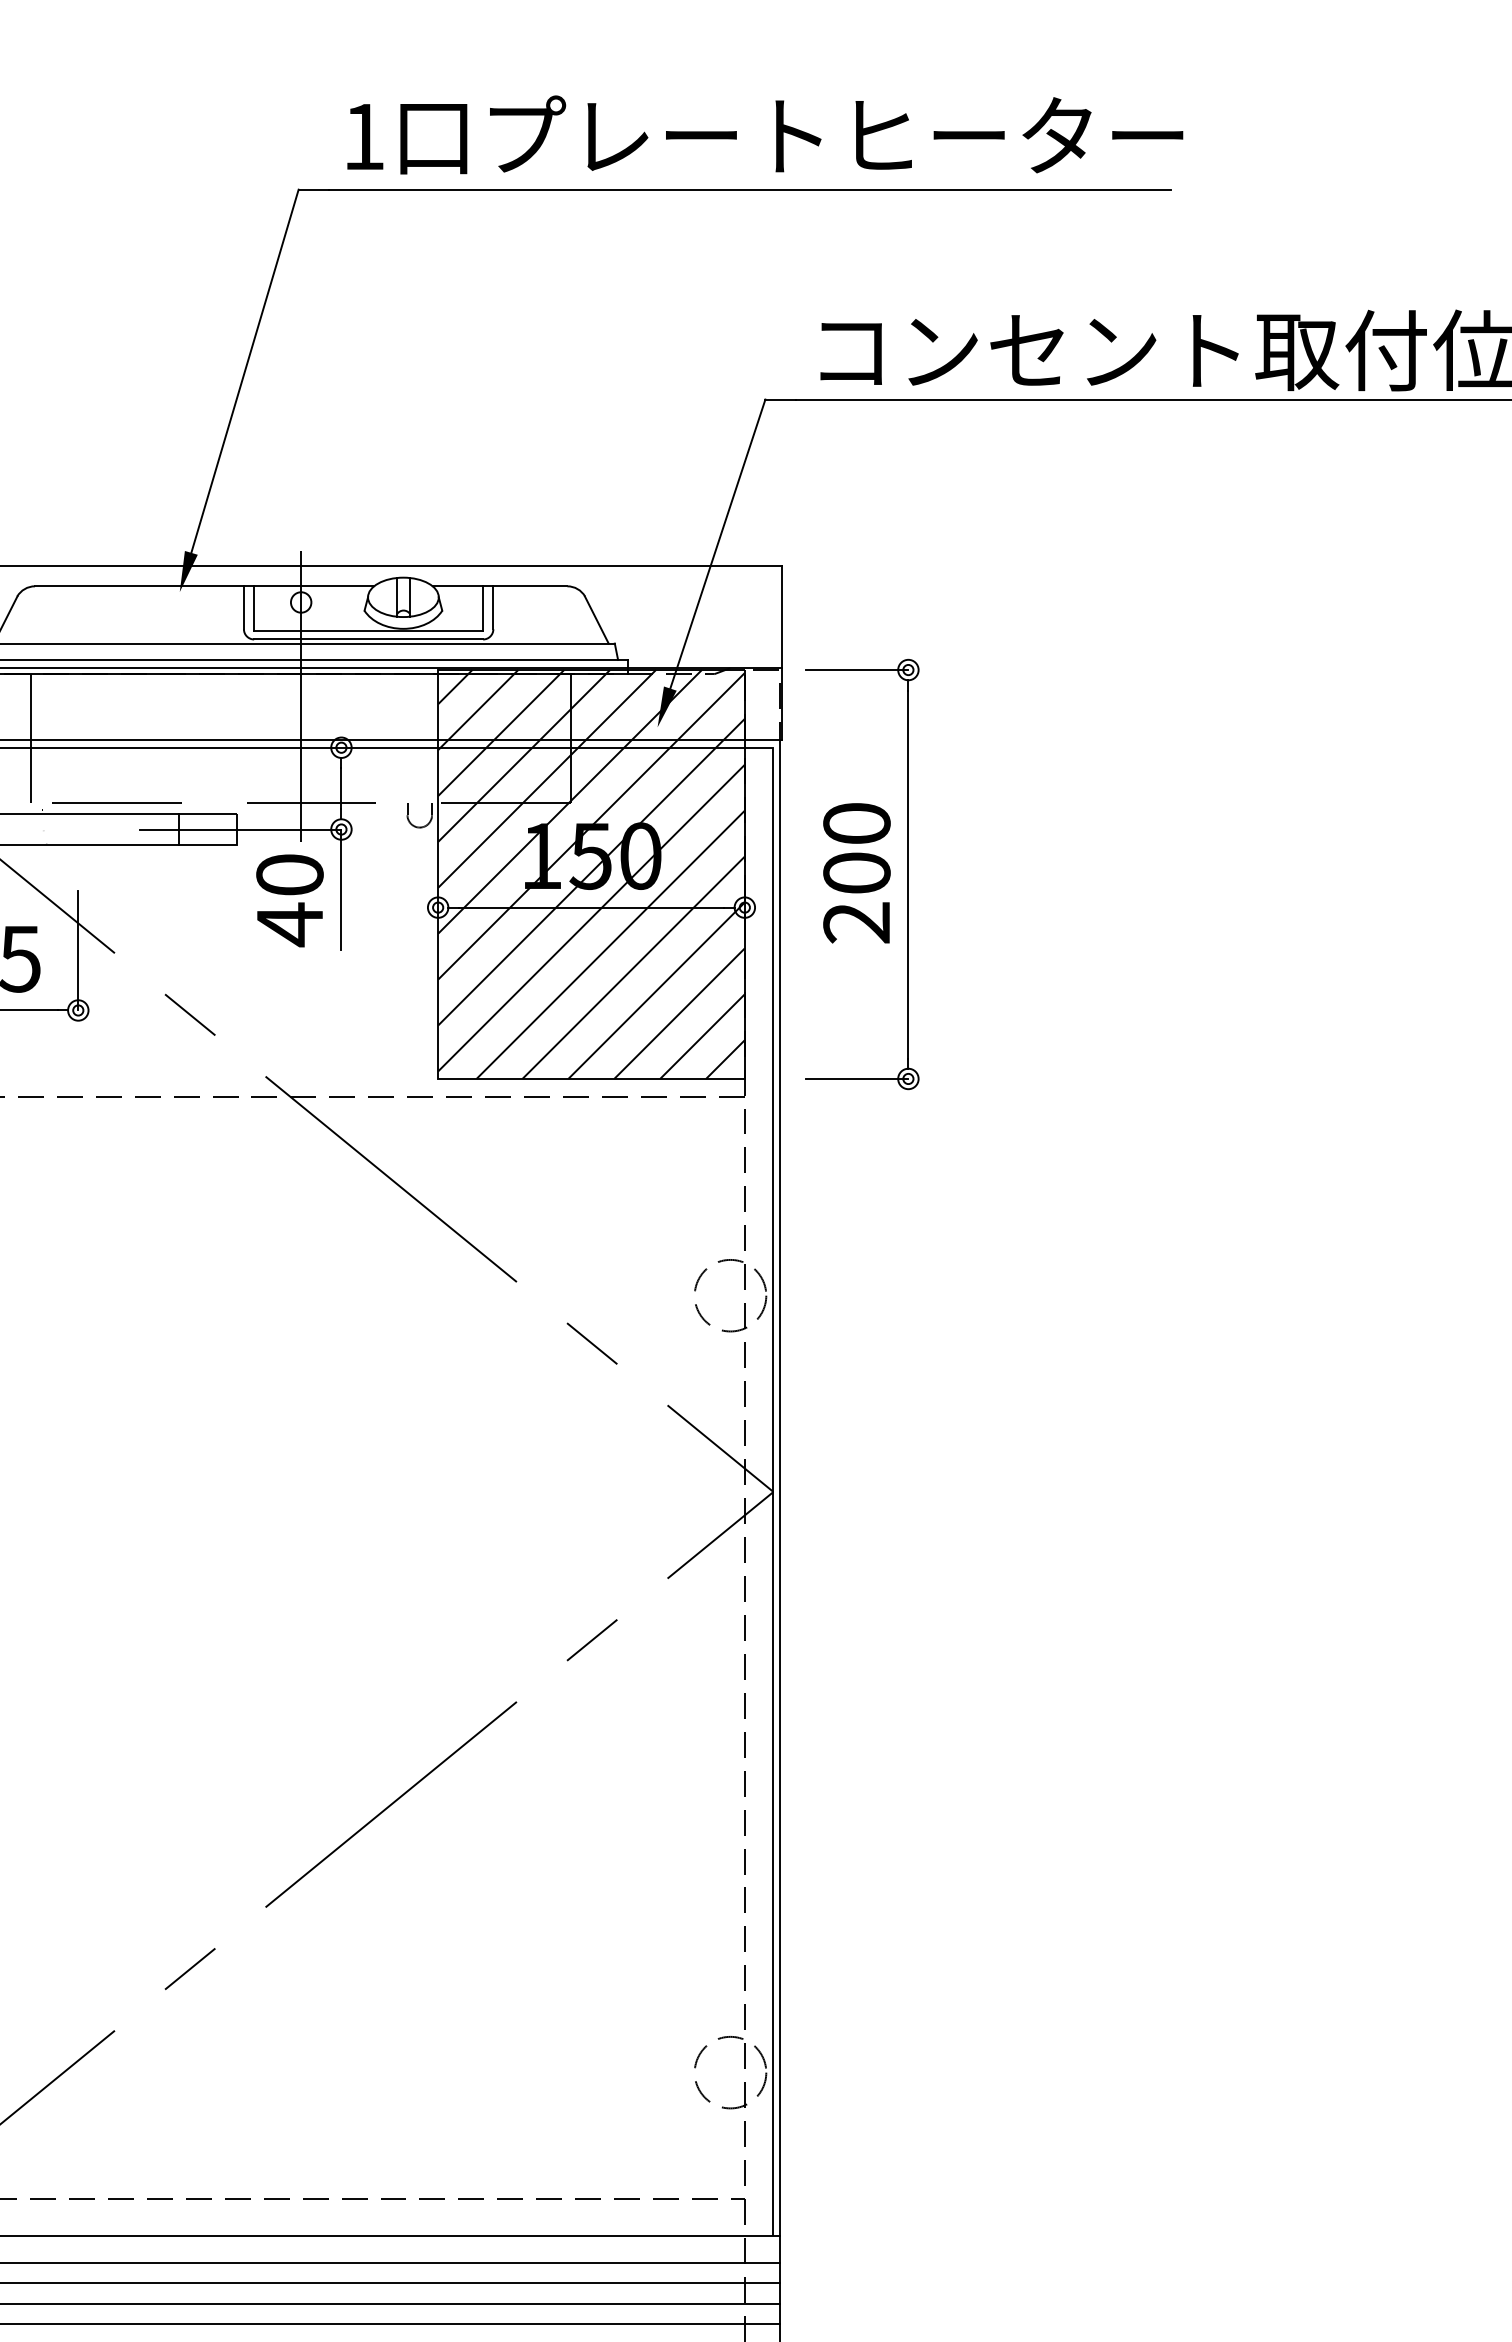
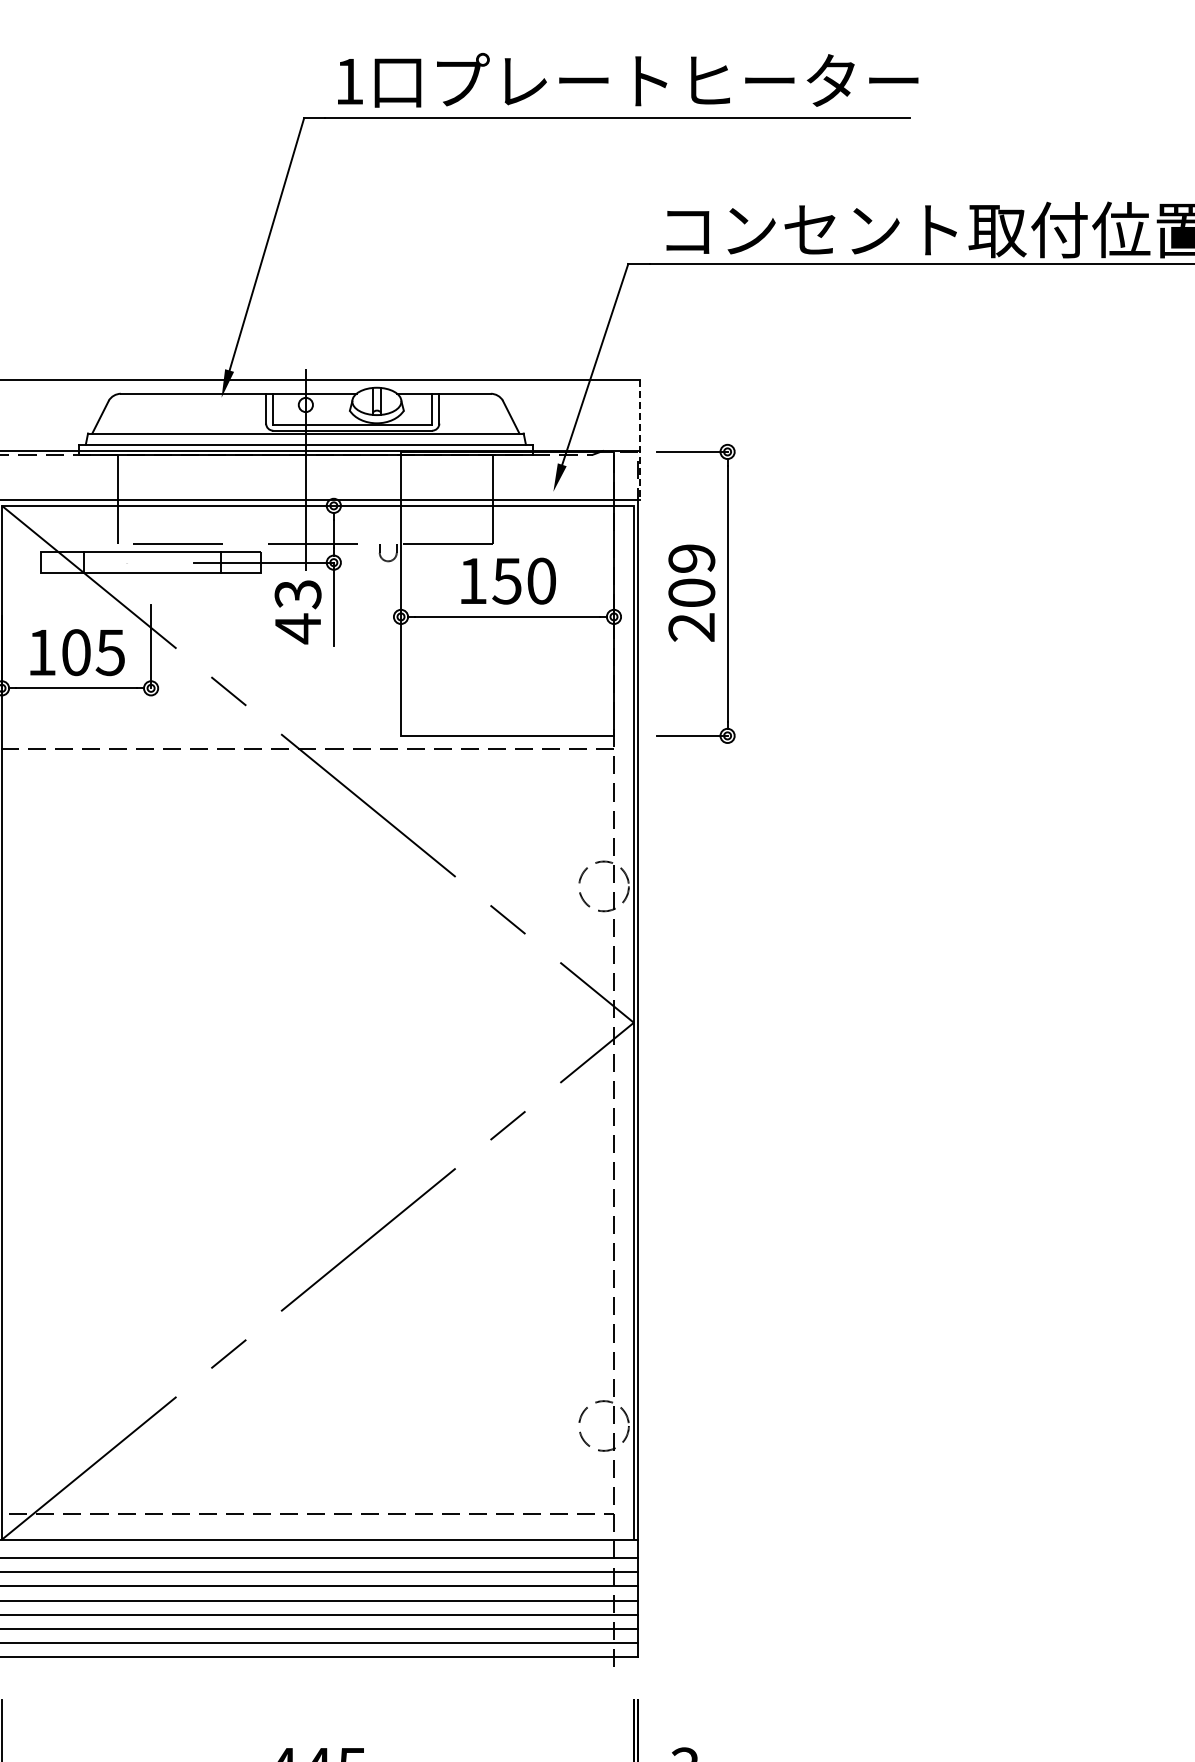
line: (781, 653) -> (639, 440), solid -> dashed
text: (856, 823) -> (691, 558), 200 -> 209
hatch: (591, 873) -> (507, 593), removed
text: (289, 875) -> (297, 594), 40 -> 43

